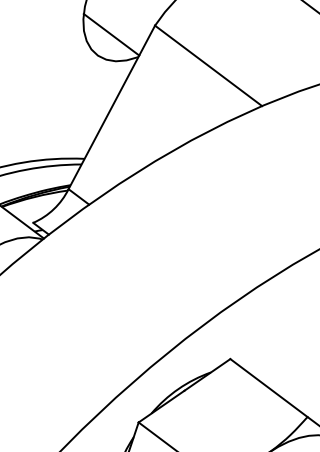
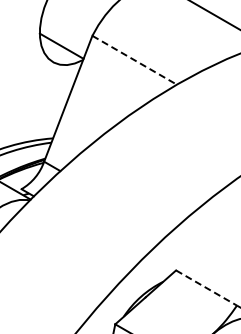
line: (208, 66) -> (134, 60), solid -> dashed
line: (268, 388) -> (206, 288), solid -> dashed

